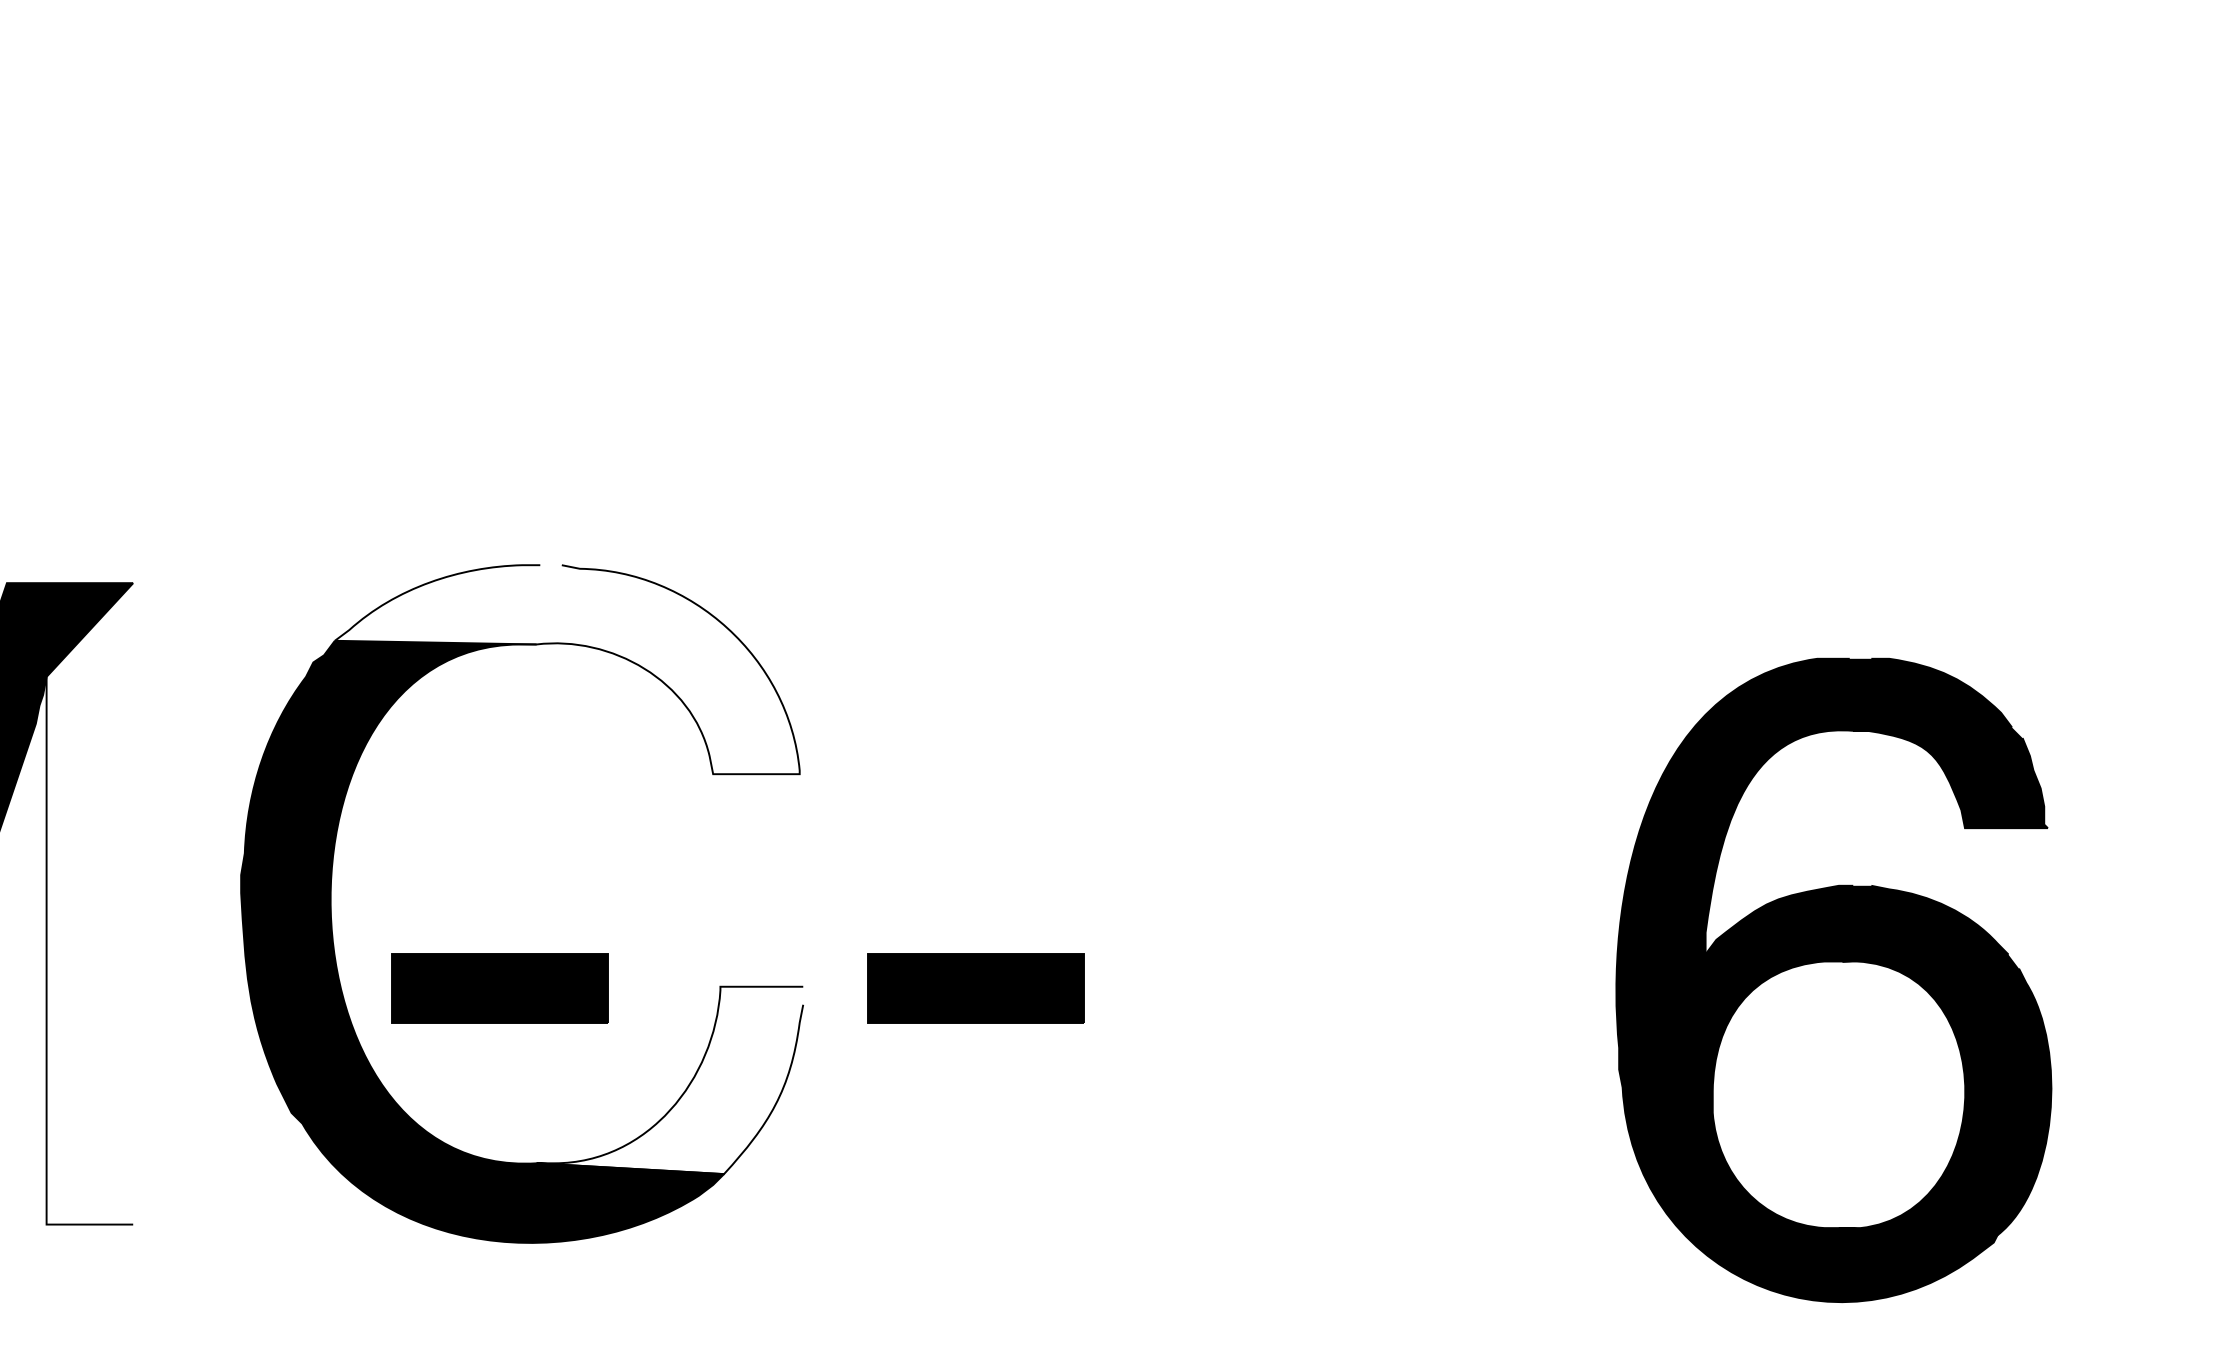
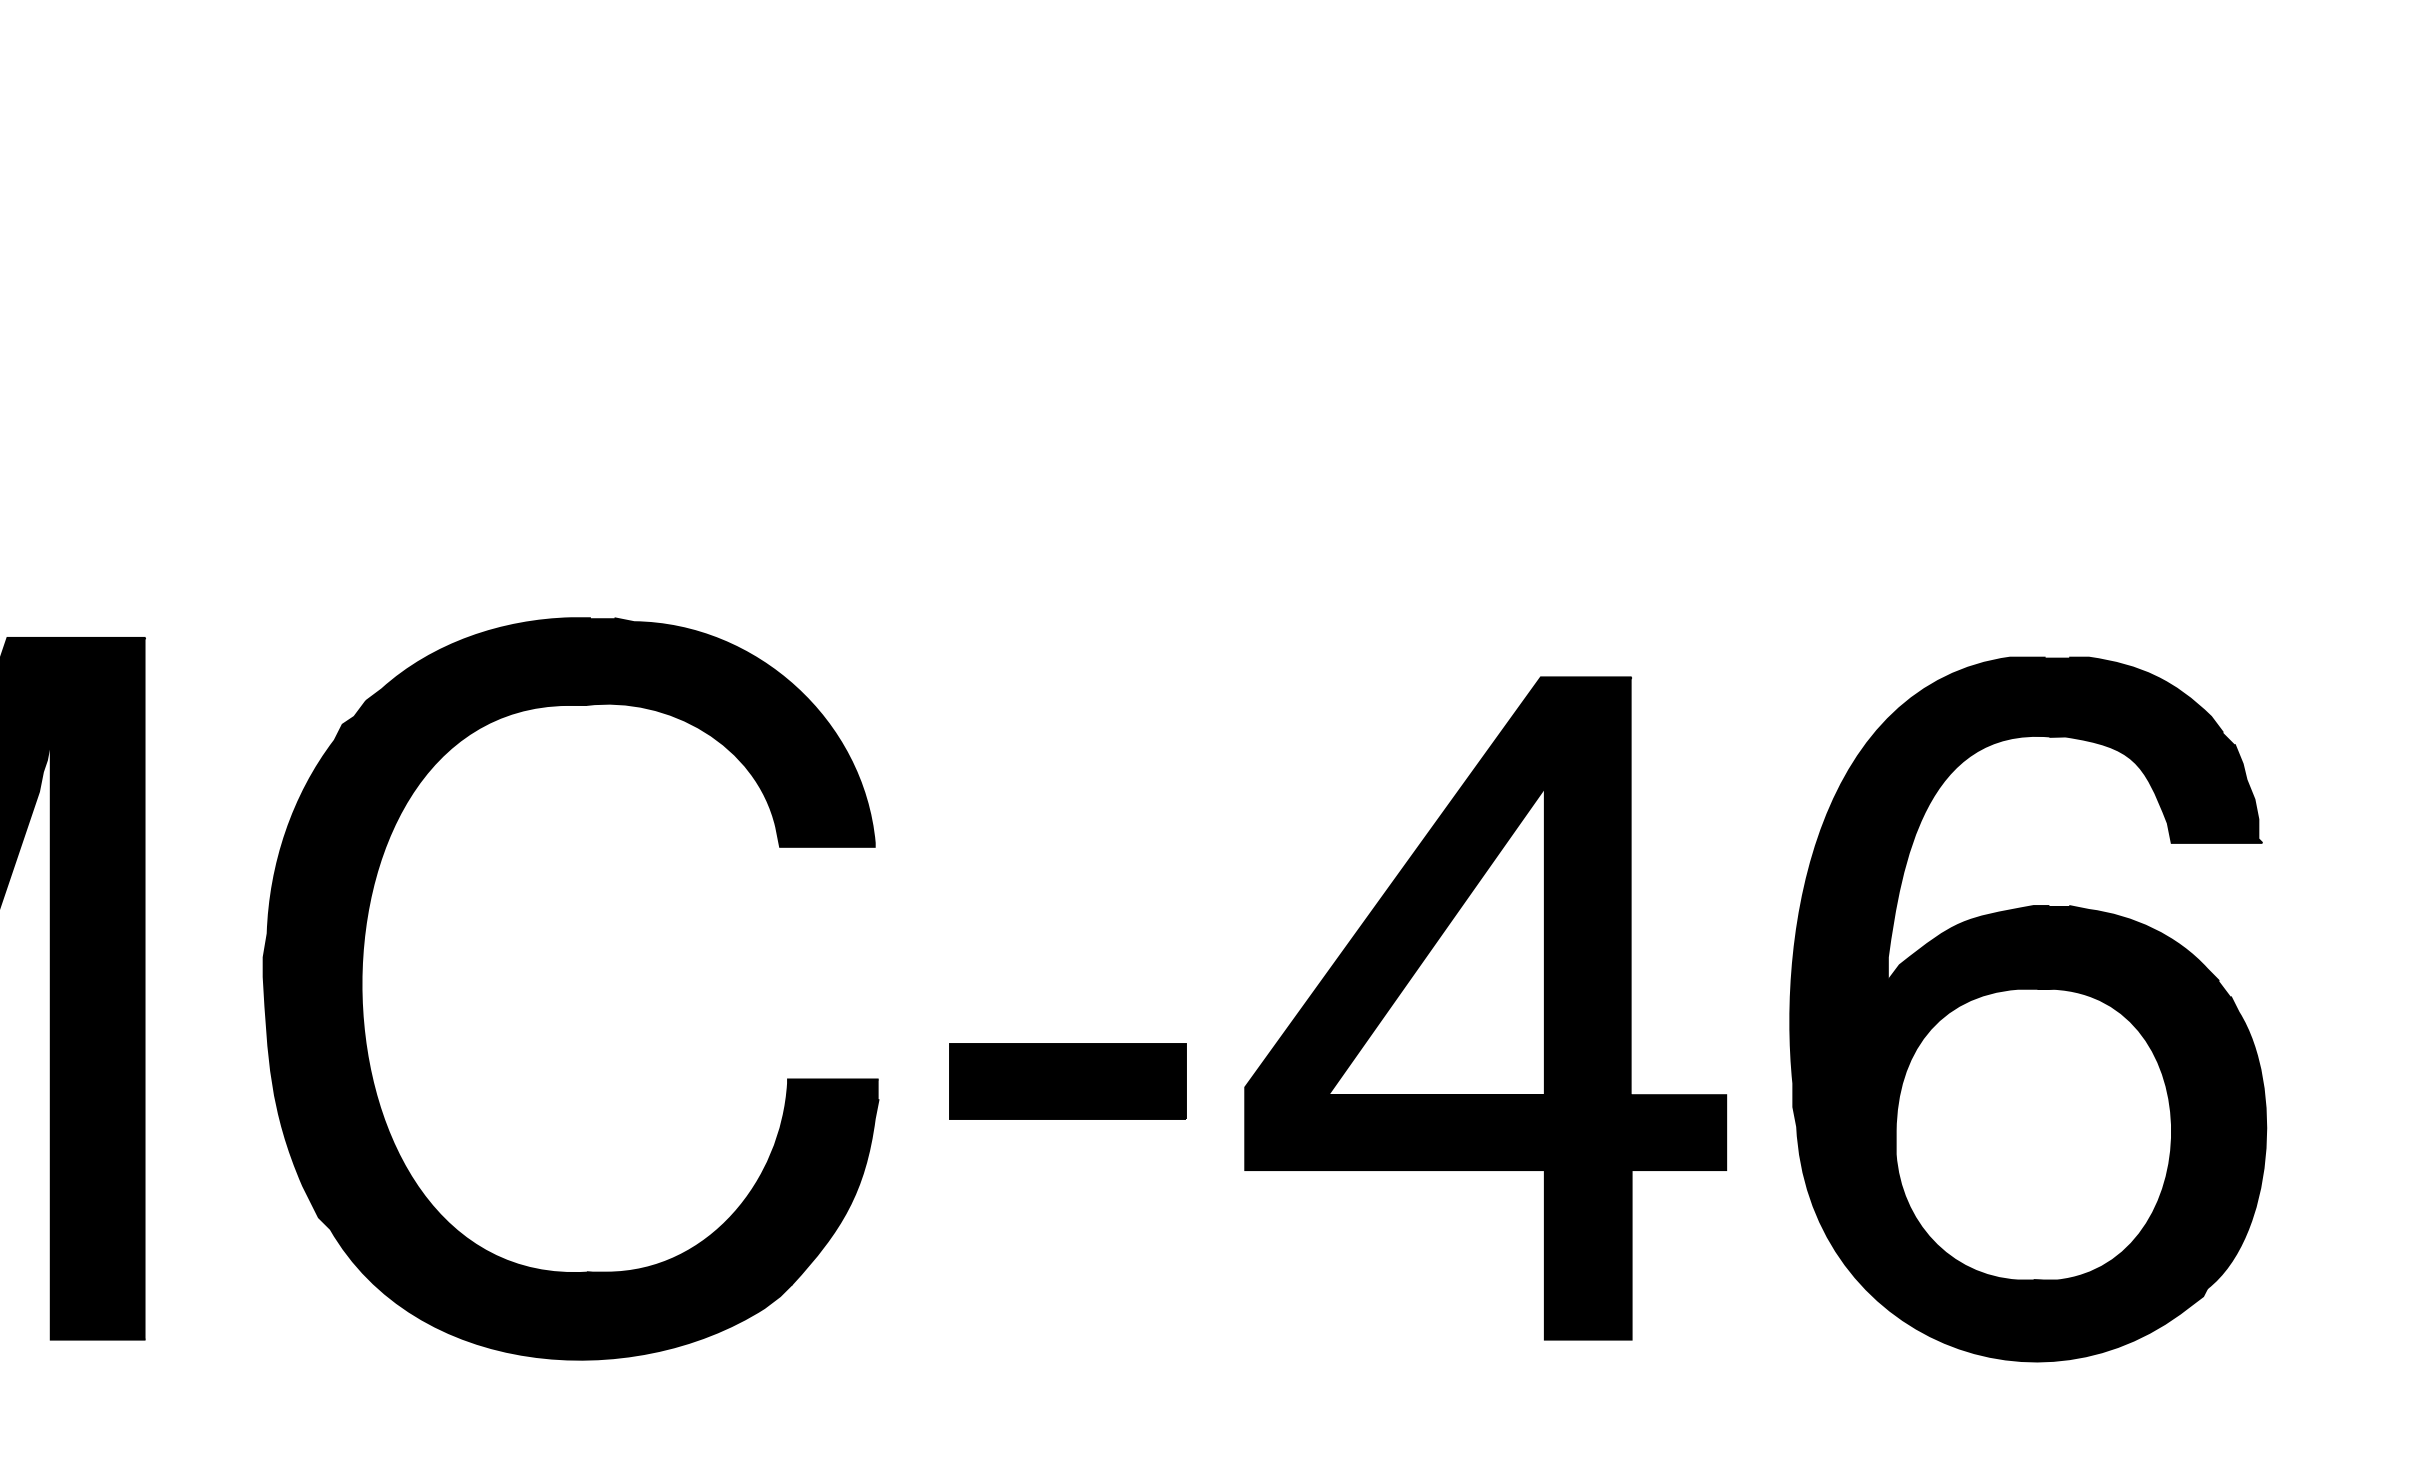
fill: (567, 669) -> (620, 732), added
fill: (89, 903) -> (97, 988), added
part: (1357, 921) -> (1485, 1008), added
part: (1834, 980) -> (2028, 1009), moved
part: (499, 988) -> (546, 1081), removed
fill: (669, 1080) -> (732, 1181), added

